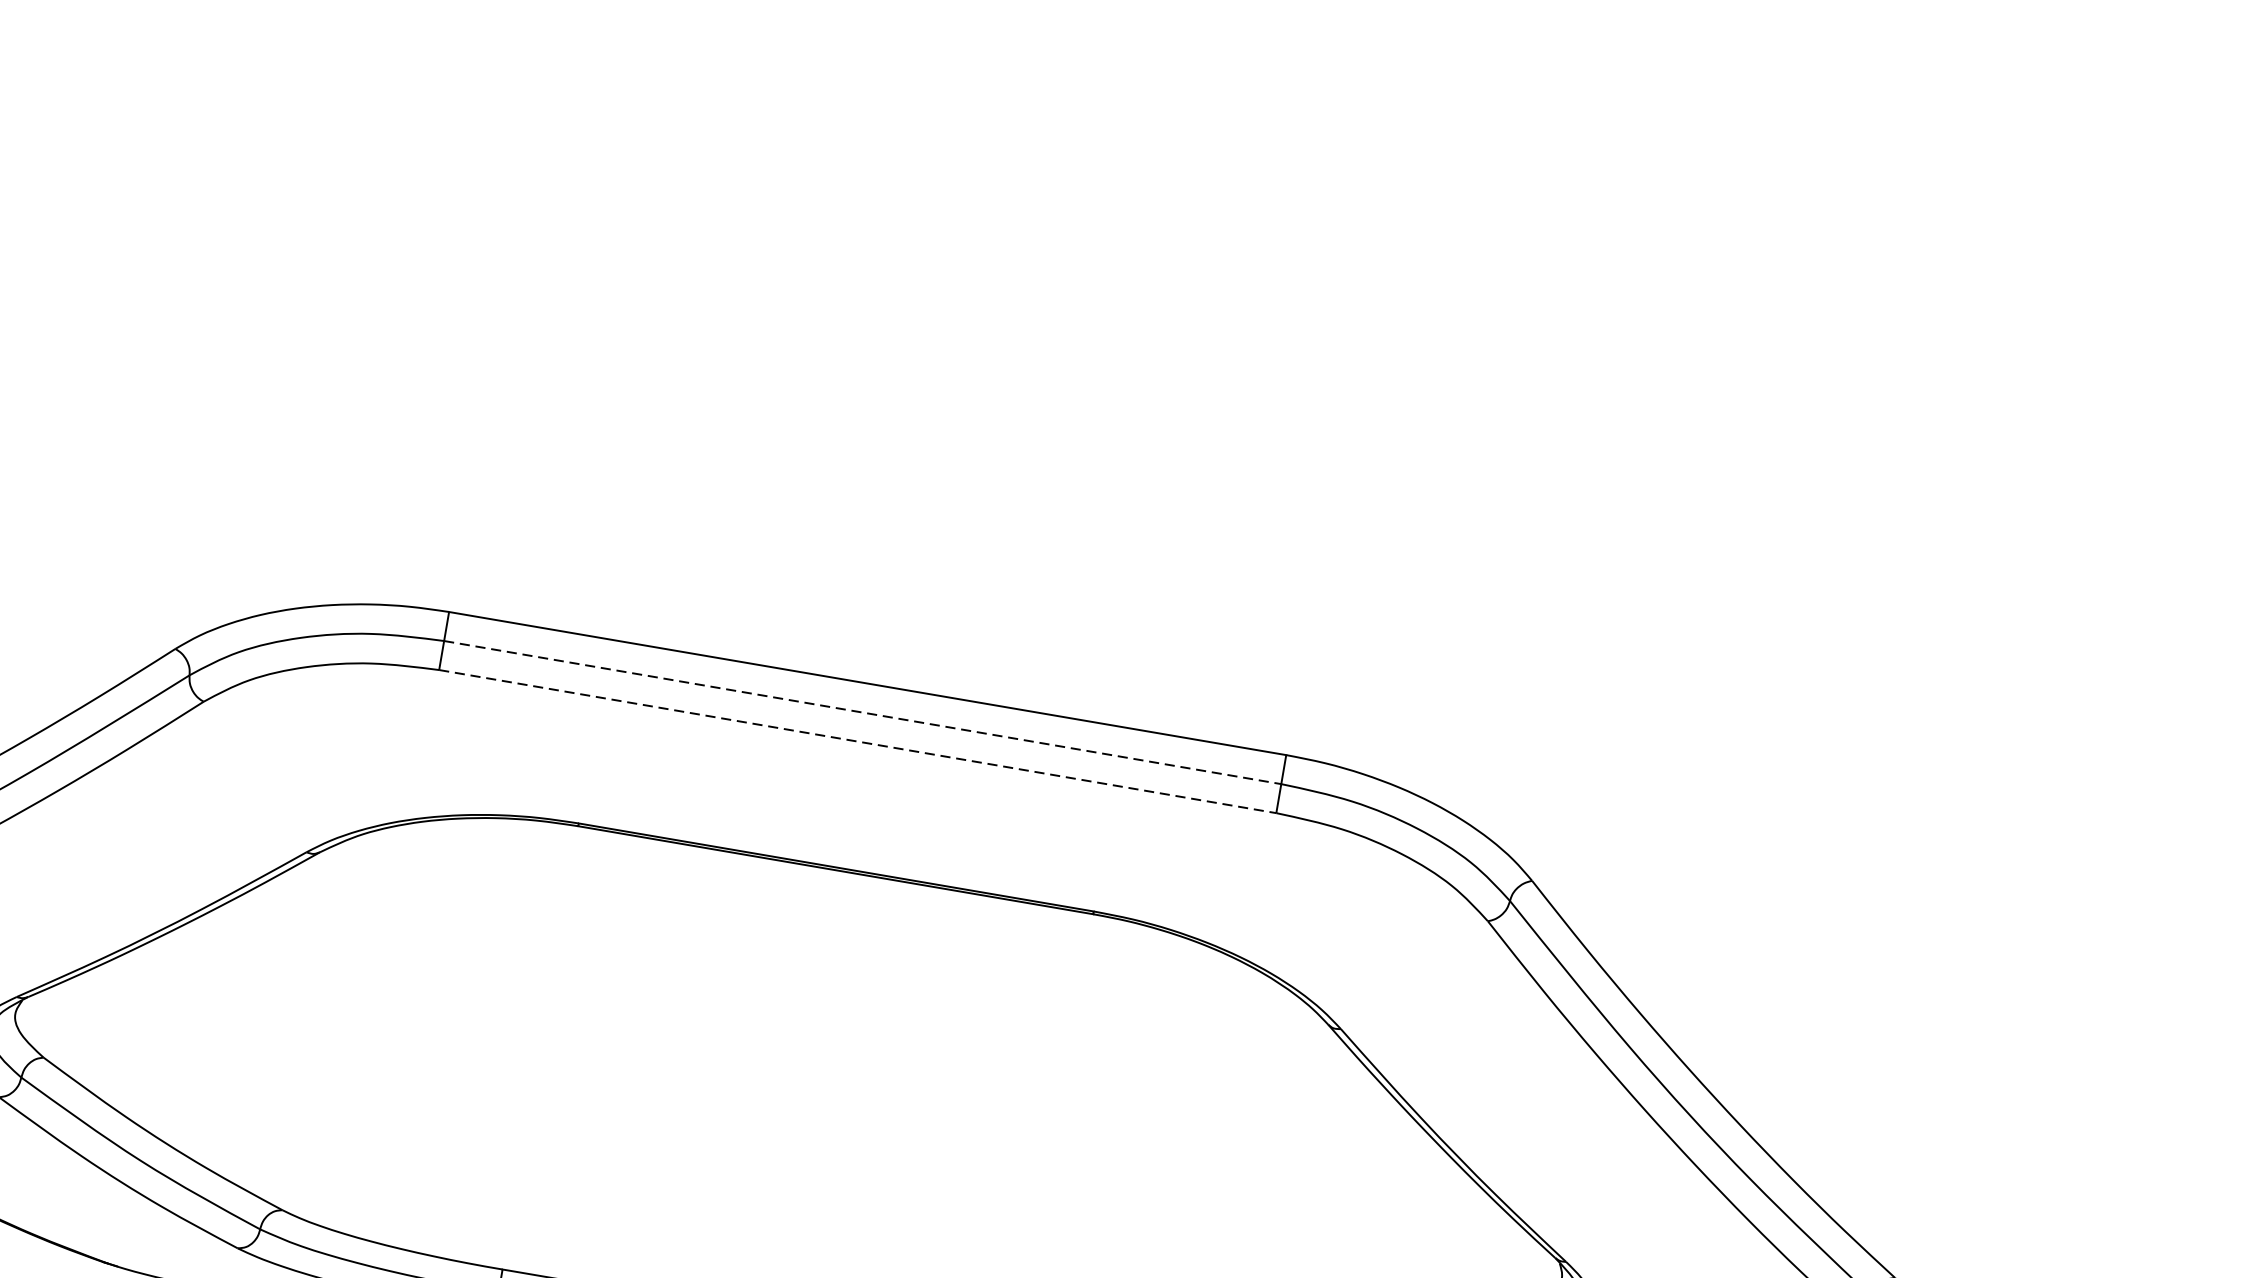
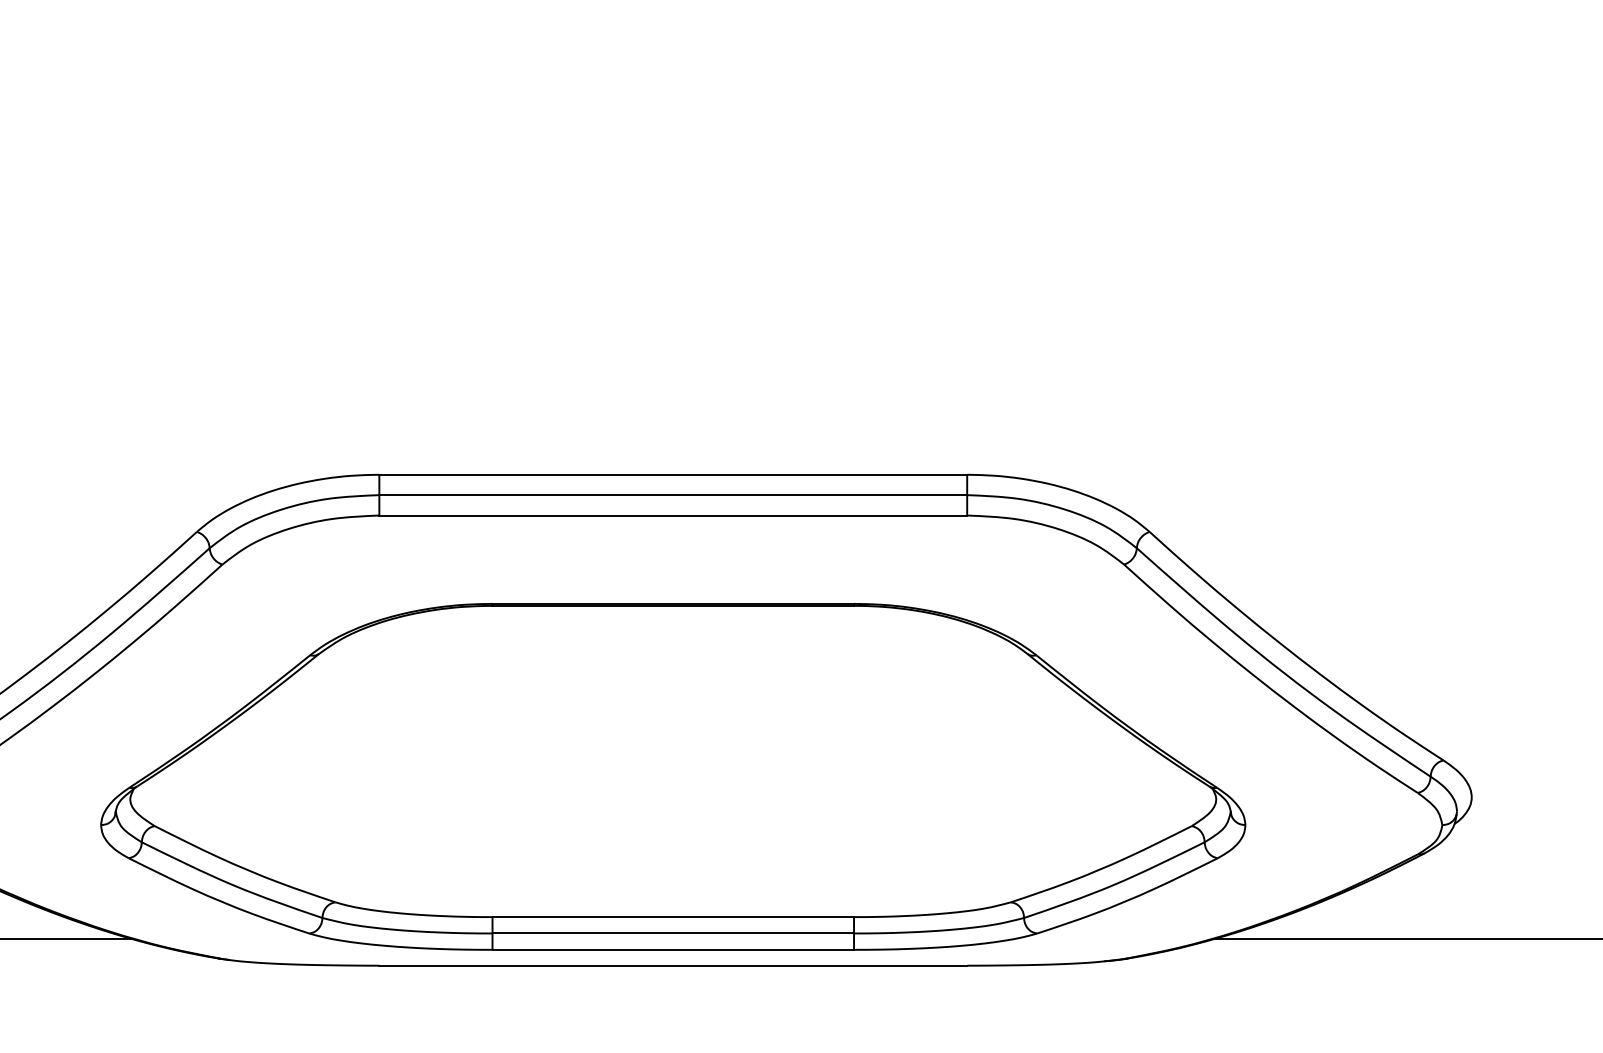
line: (862, 713) -> (673, 495), dashed -> solid
line: (858, 741) -> (673, 515), dashed -> solid

